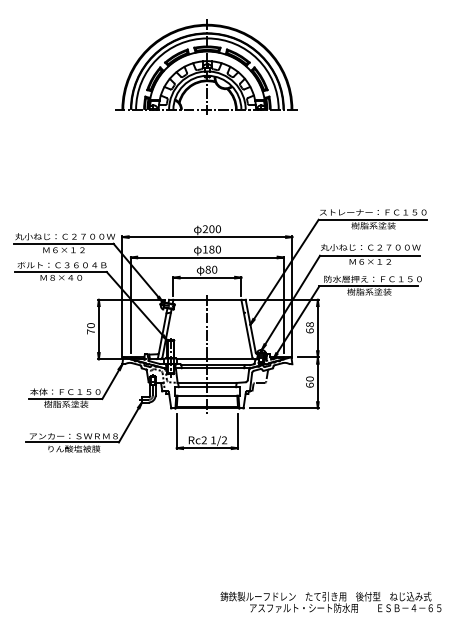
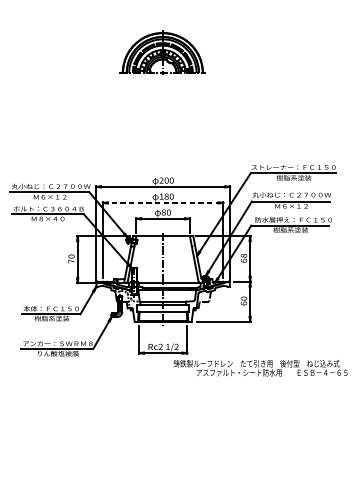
part: (206, 66) -> (162, 52), size x0.6
line: (207, 257) -> (163, 202), solid -> dashed
text: (330, 601) -> (260, 367), moved

